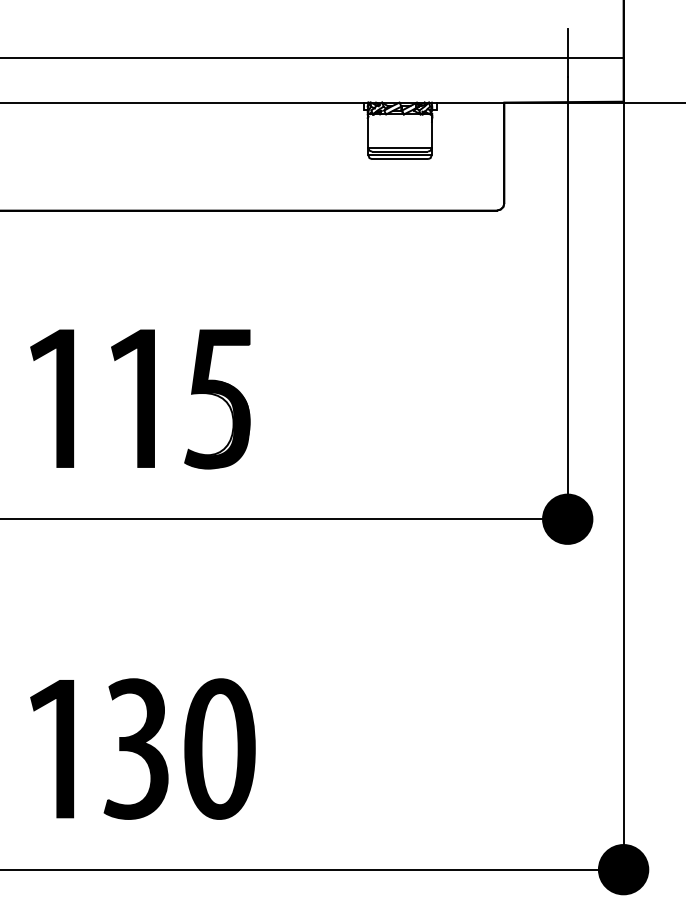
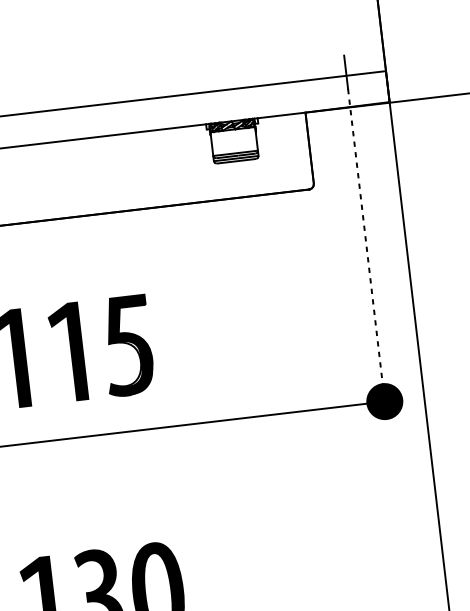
line: (567, 298) -> (366, 245), solid -> dashed

